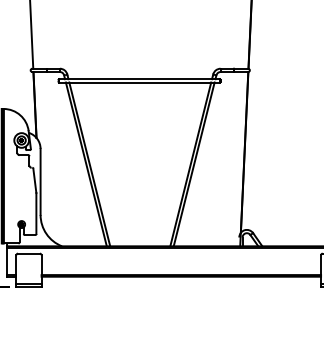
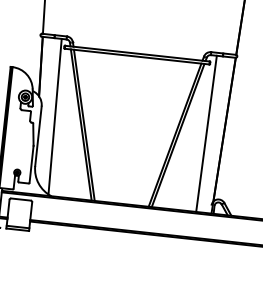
line: (56, 158) -> (55, 116), added
line: (225, 159) -> (206, 134), added

